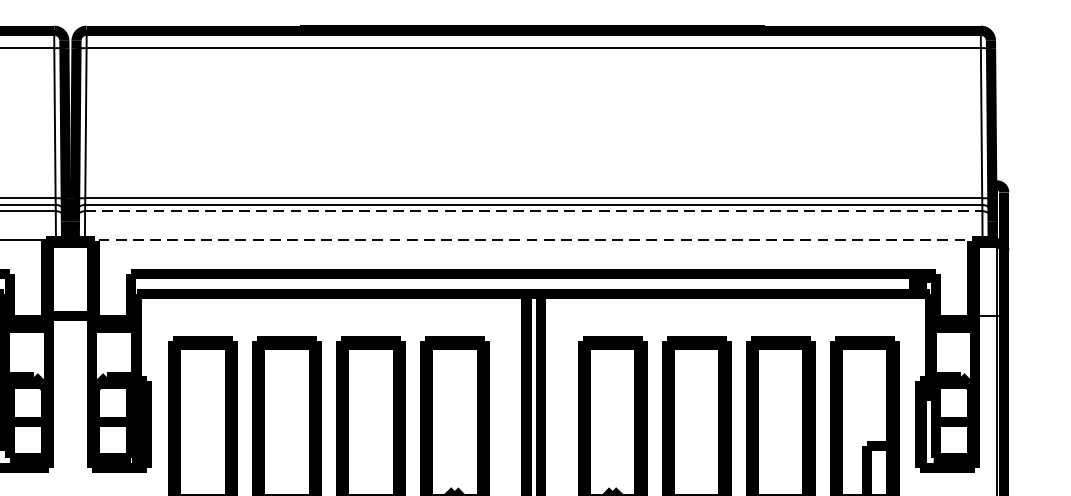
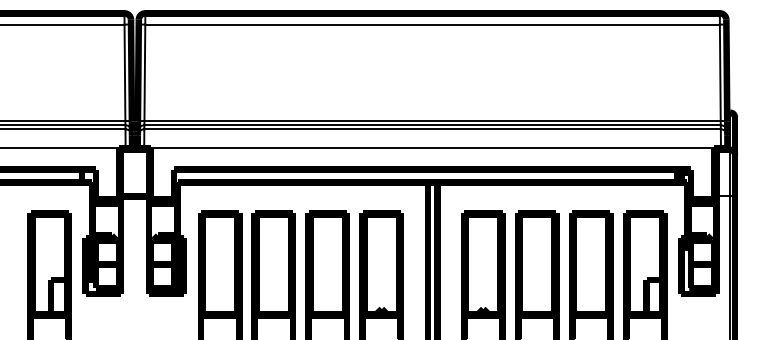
line: (535, 211) -> (433, 129), dashed -> solid
line: (533, 239) -> (432, 147), dashed -> solid

